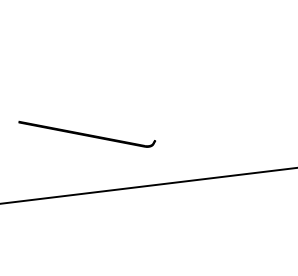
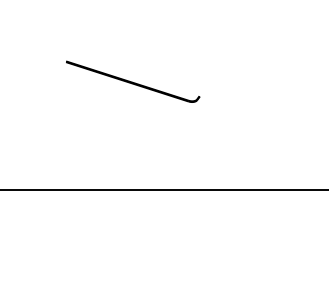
part: (87, 133) -> (133, 81), moved

